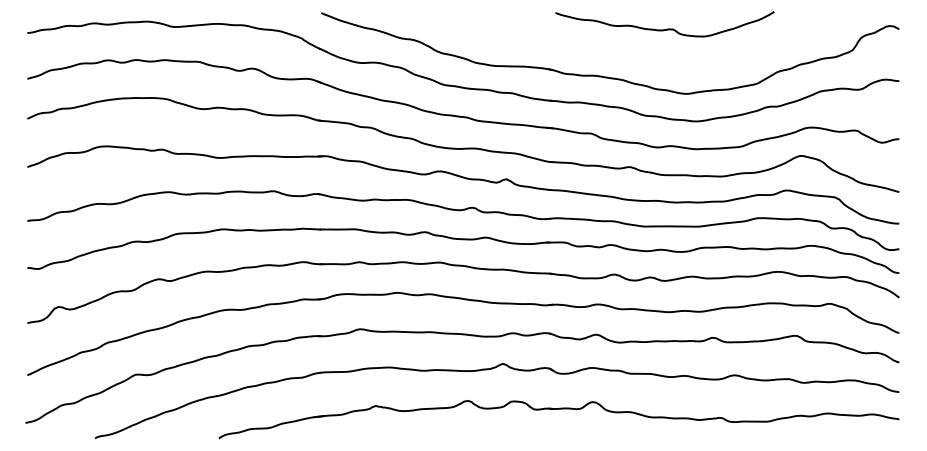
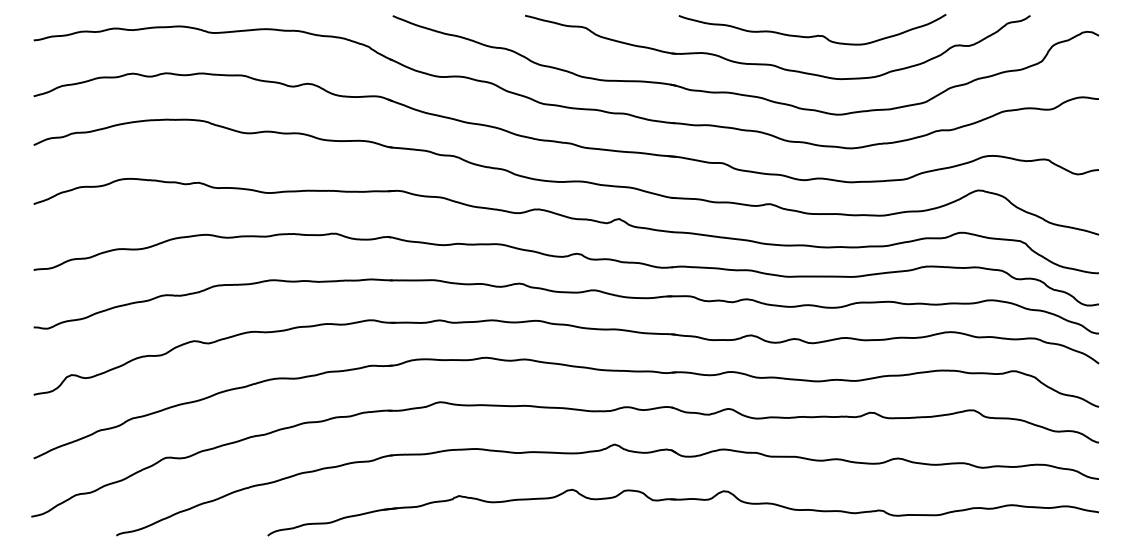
part: (633, 52) -> (774, 64), added

